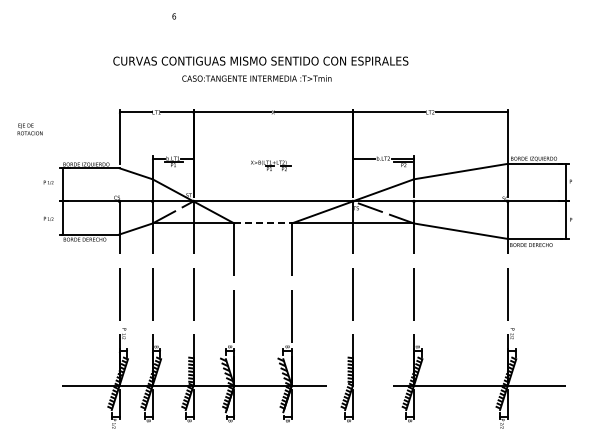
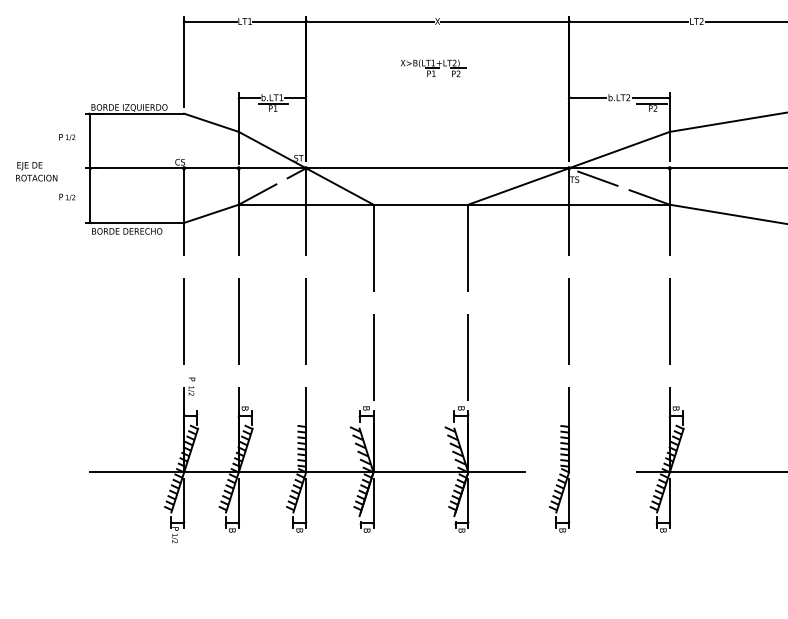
text: (29, 129) -> (35, 171), moved
part: (271, 165) -> (434, 67), moved
line: (263, 223) -> (421, 204), dashed -> solid

